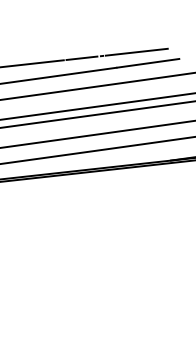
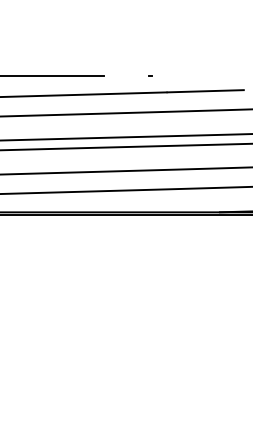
line: (137, 52) -> (193, 76), removed
line: (81, 58) -> (125, 76), removed

